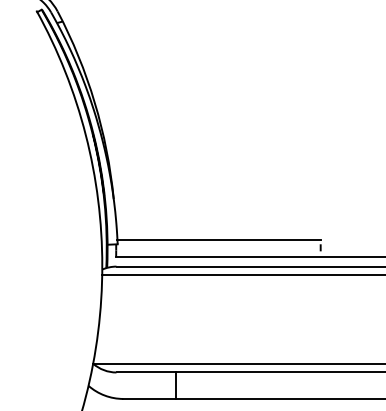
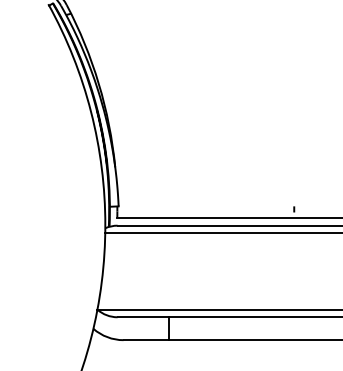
line: (219, 239) -> (206, 202), removed

